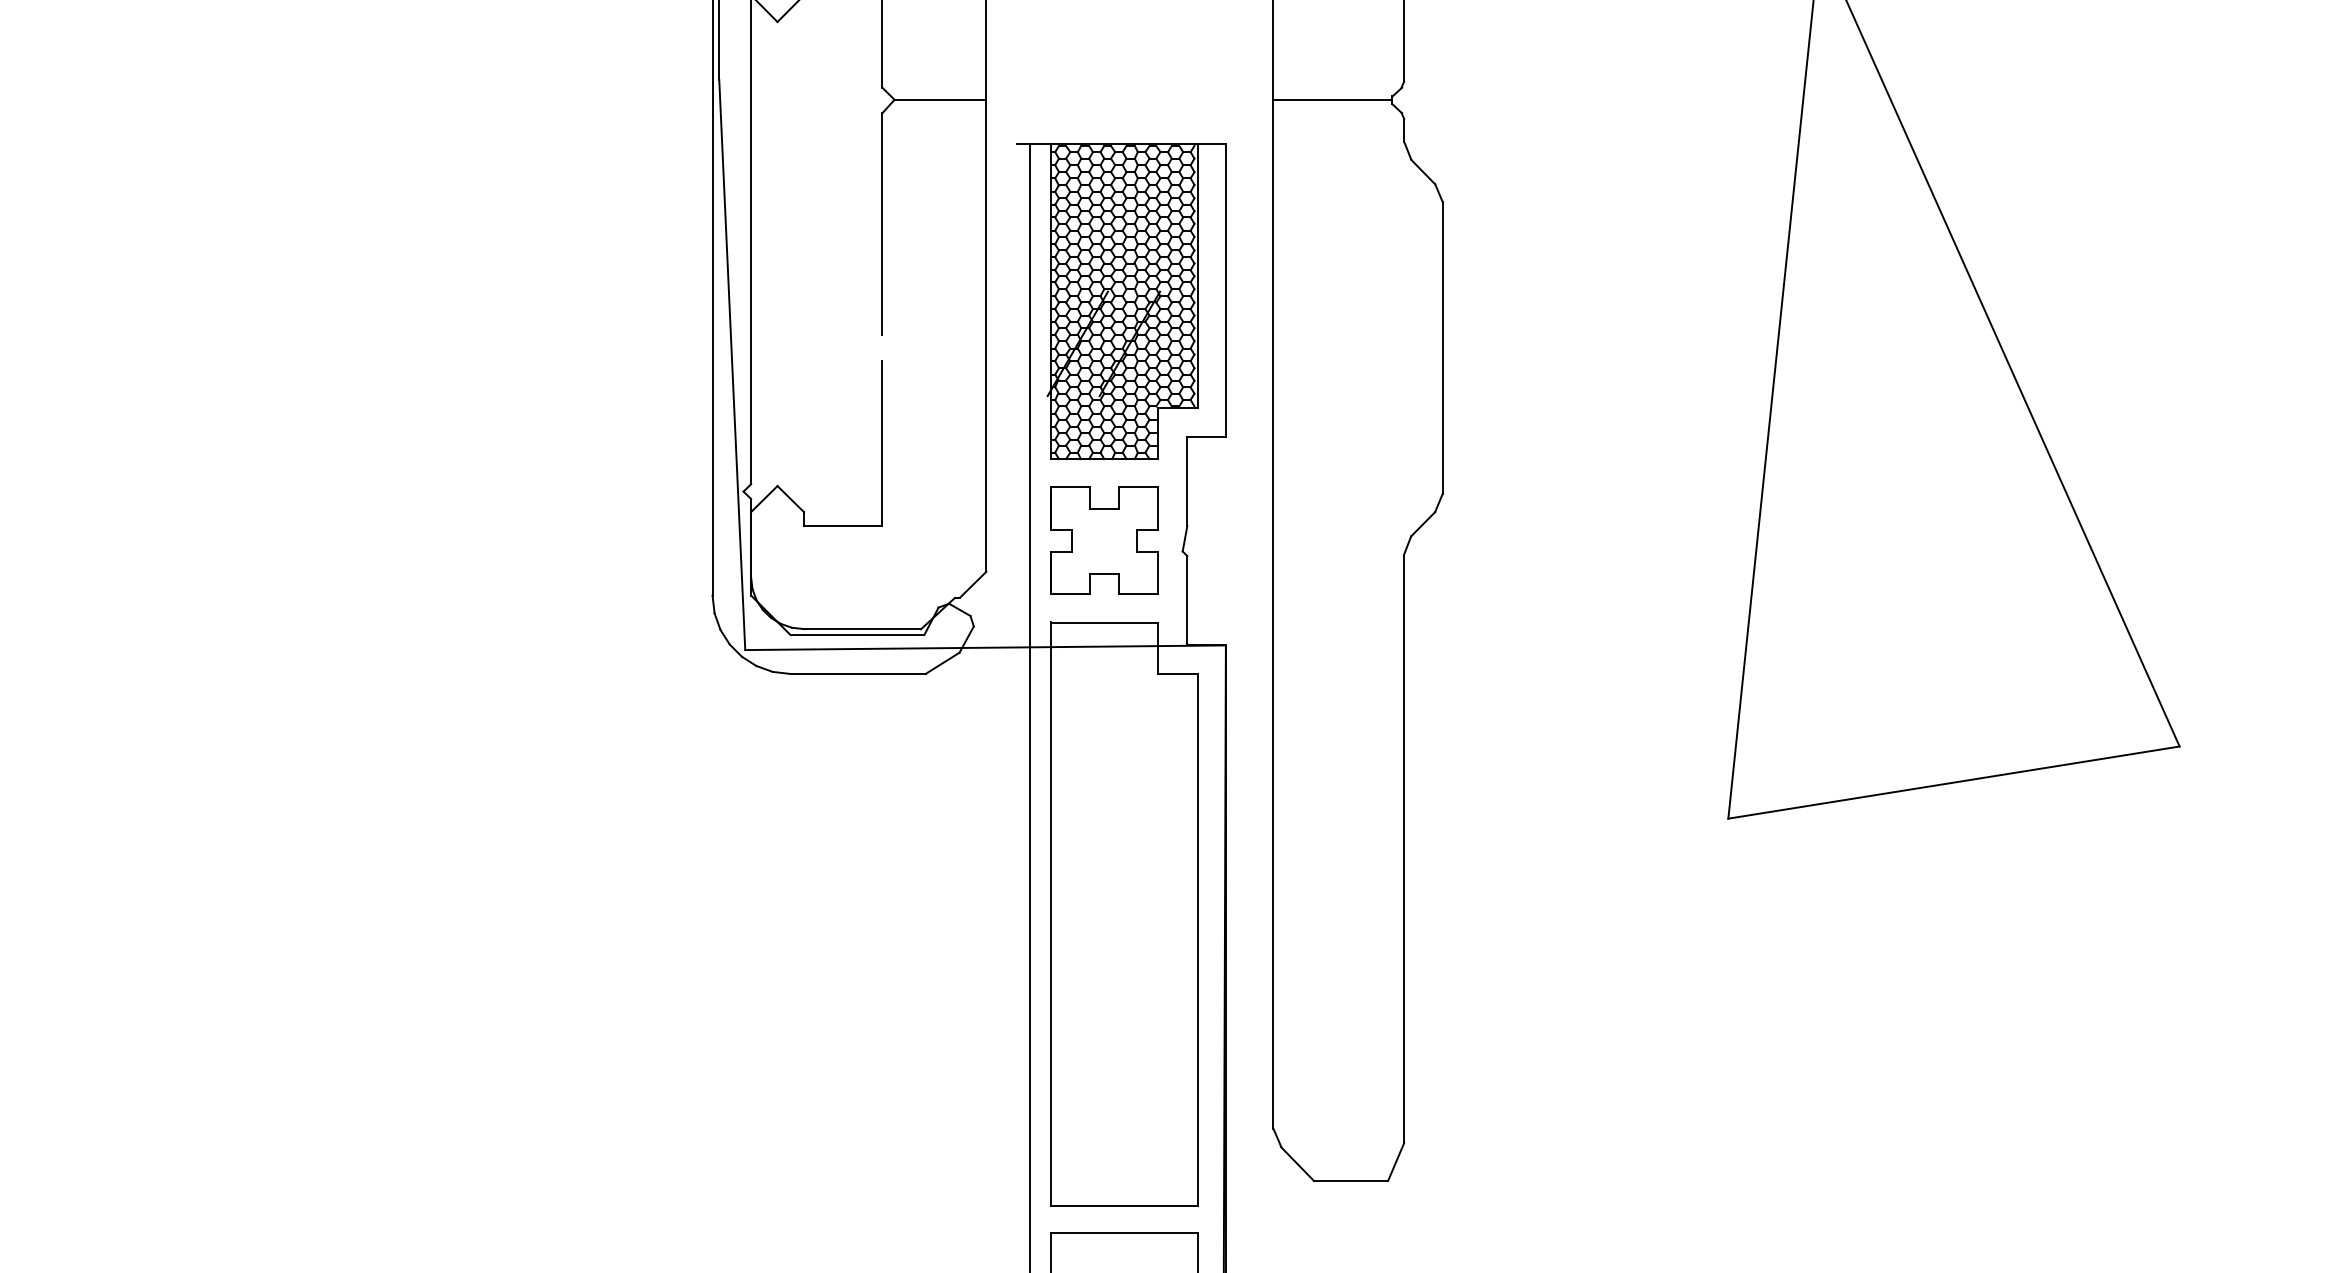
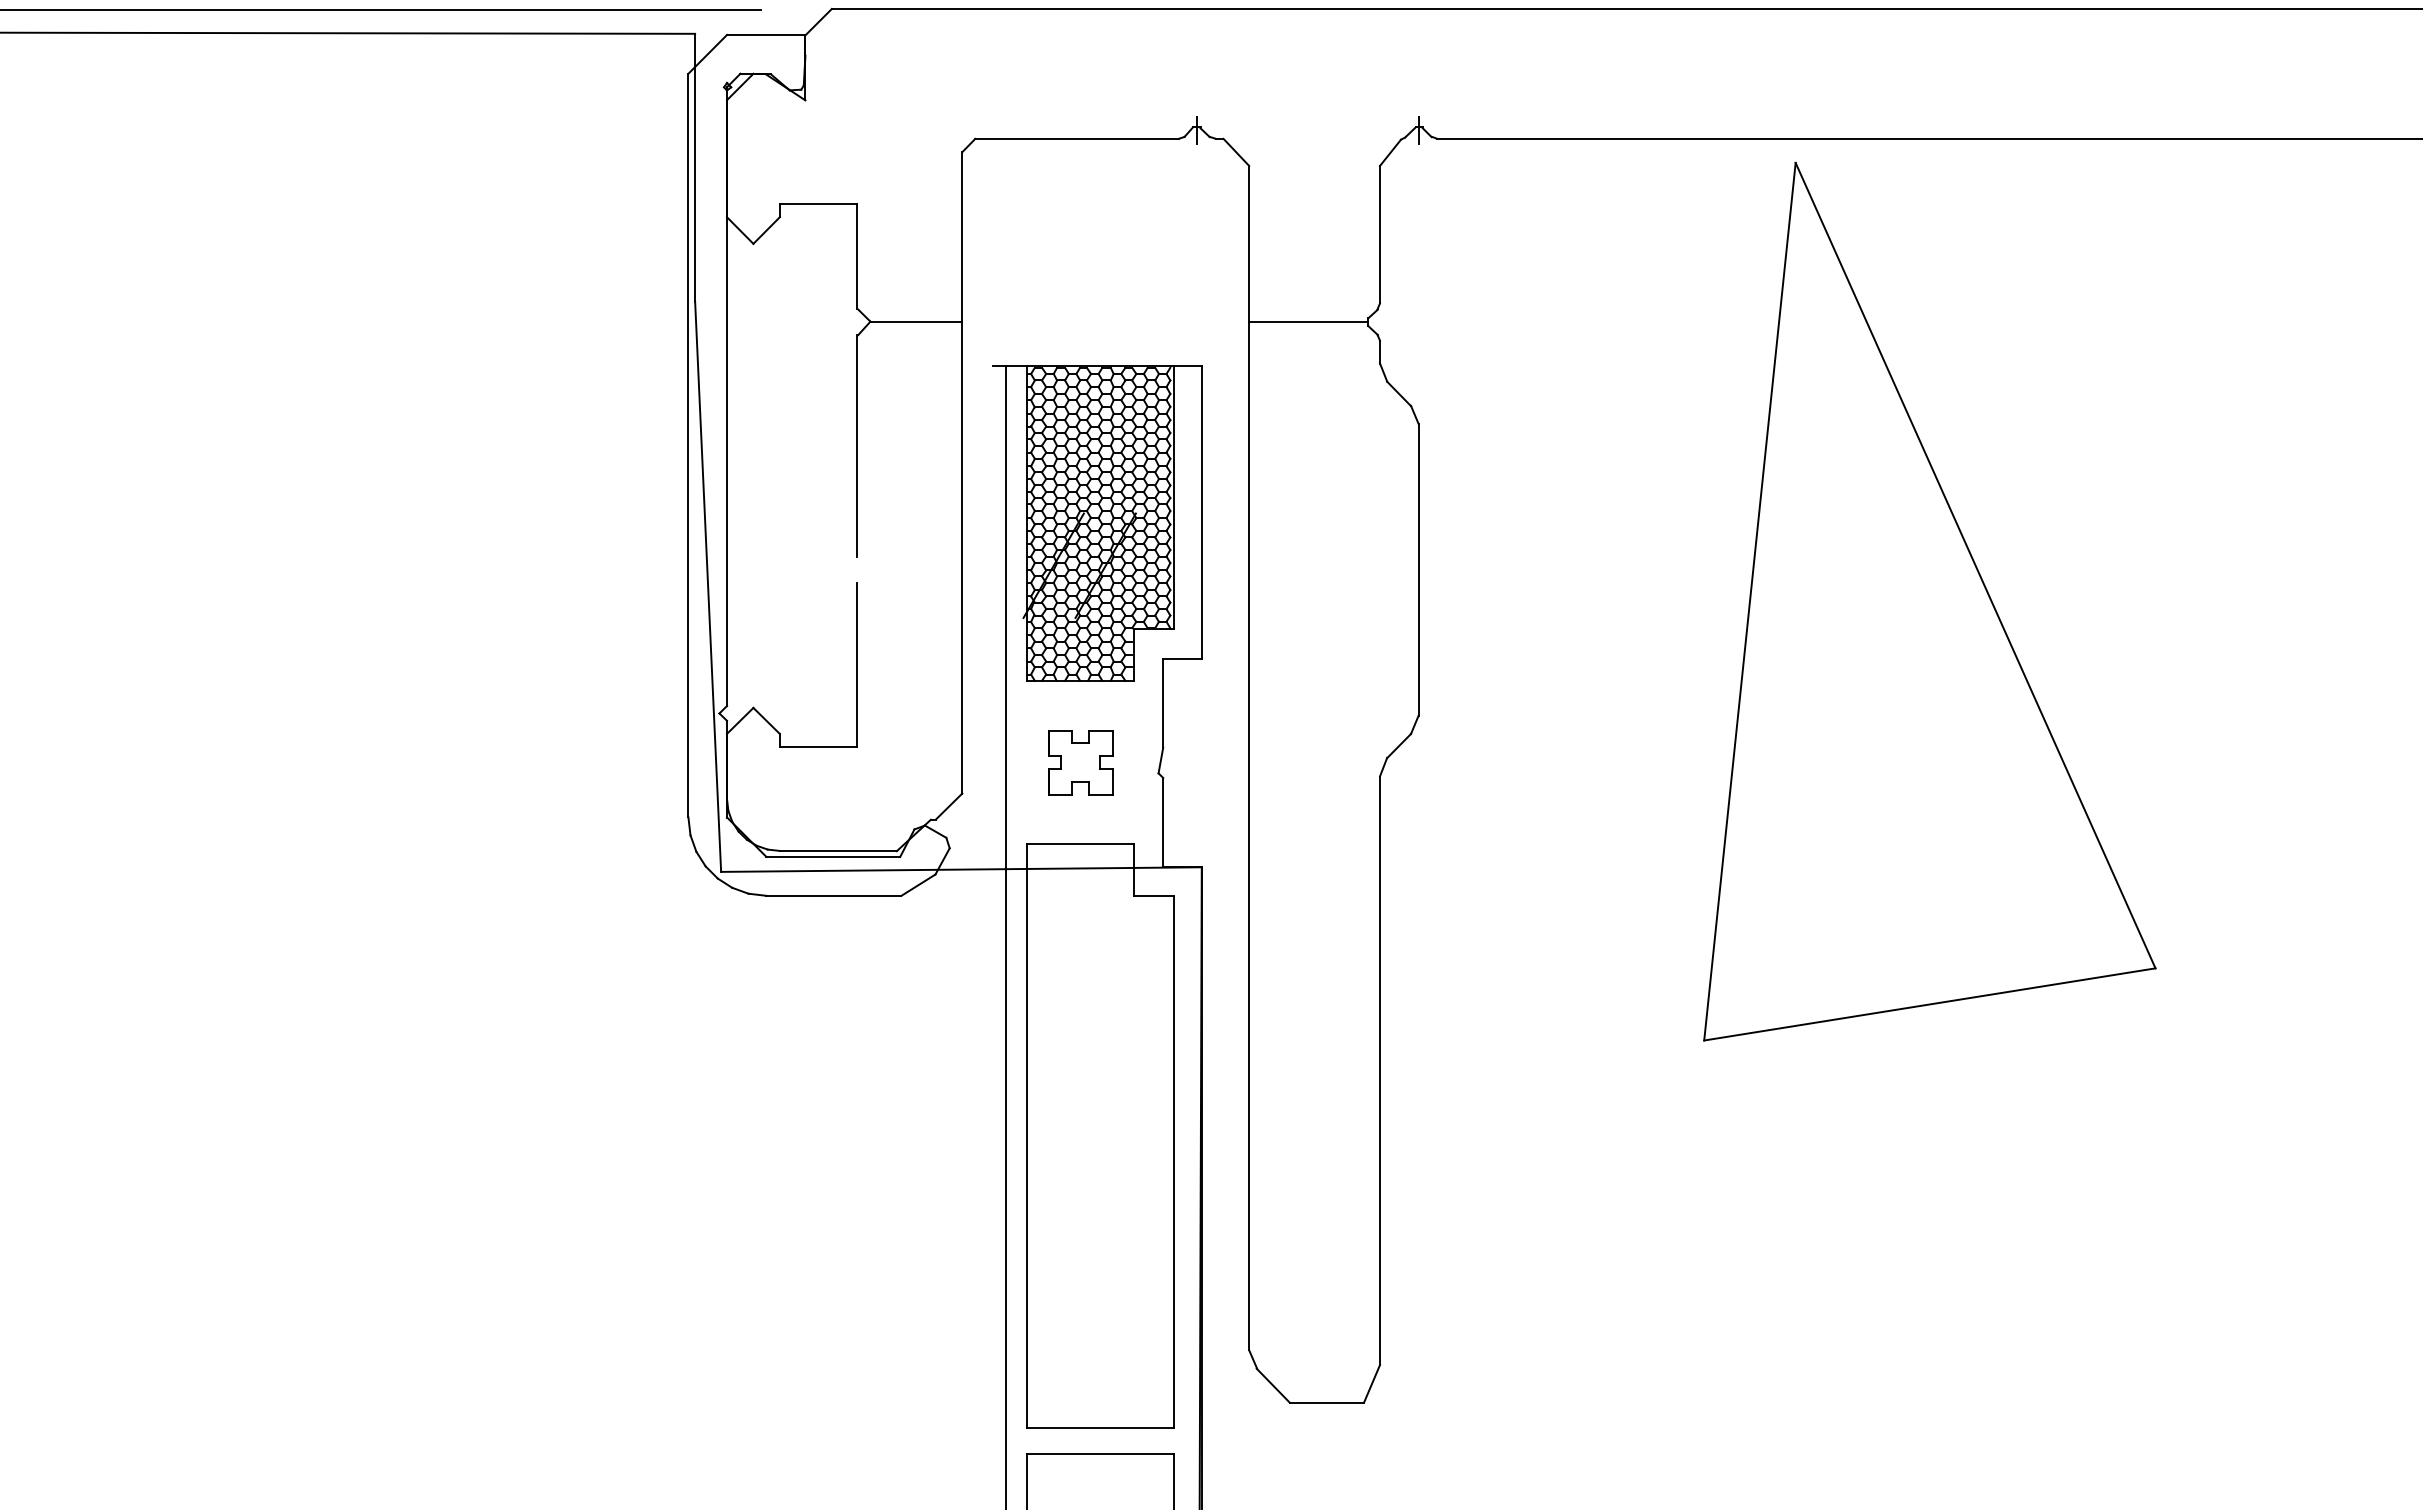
part: (1104, 540) -> (1080, 762), size x0.6

